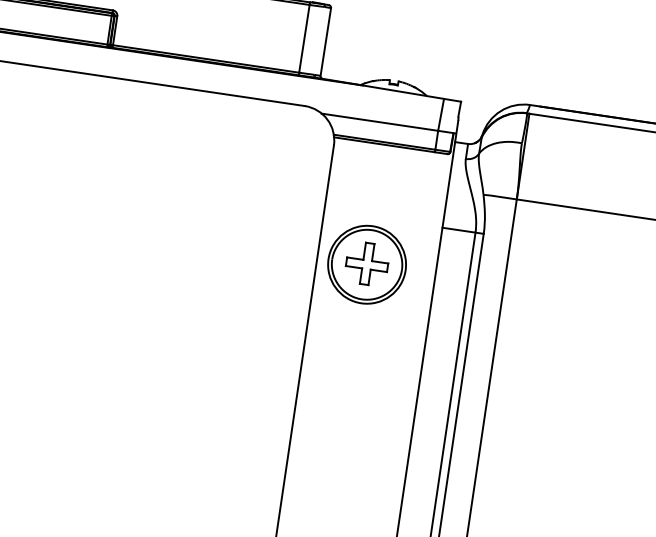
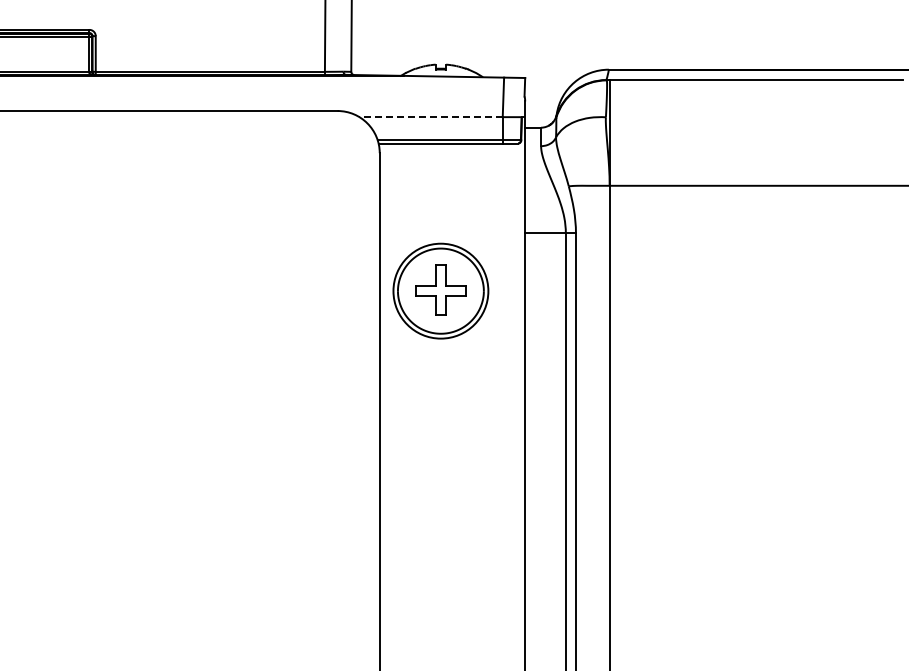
line: (379, 122) -> (430, 117), solid -> dashed

